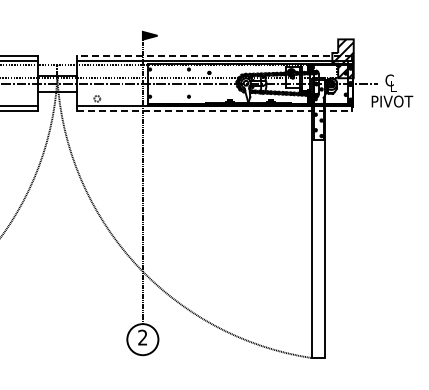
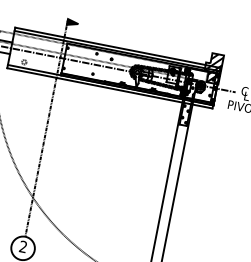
line: (214, 56) -> (117, 47), dashed -> solid
line: (214, 110) -> (109, 88), dashed -> solid

